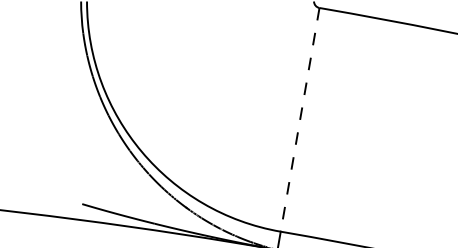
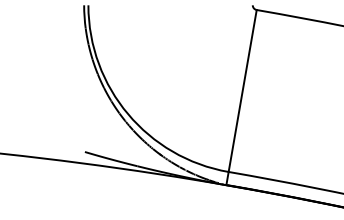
line: (299, 120) -> (242, 91), dashed -> solid

